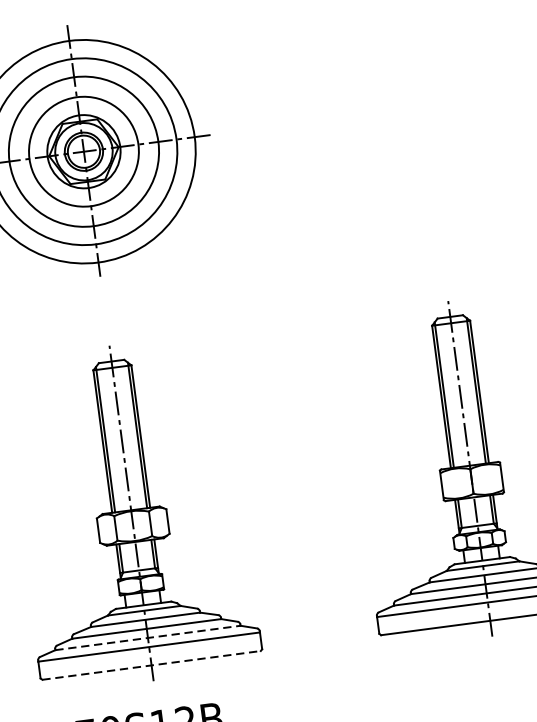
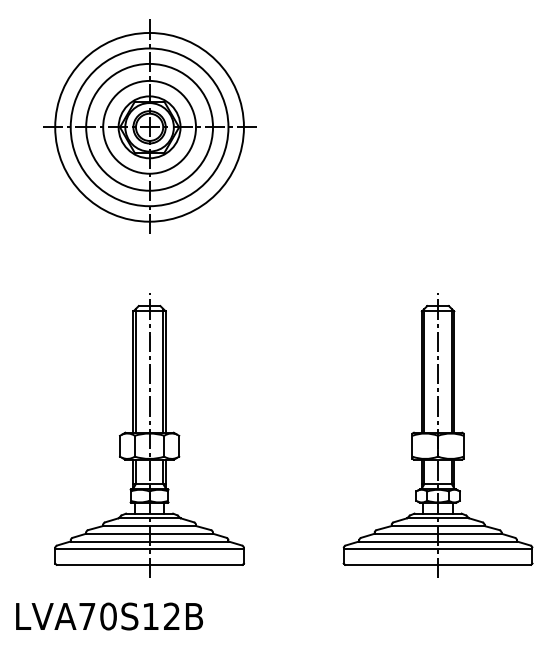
line: (147, 637) -> (149, 541), dashed -> solid
line: (152, 664) -> (150, 564), dashed -> solid

